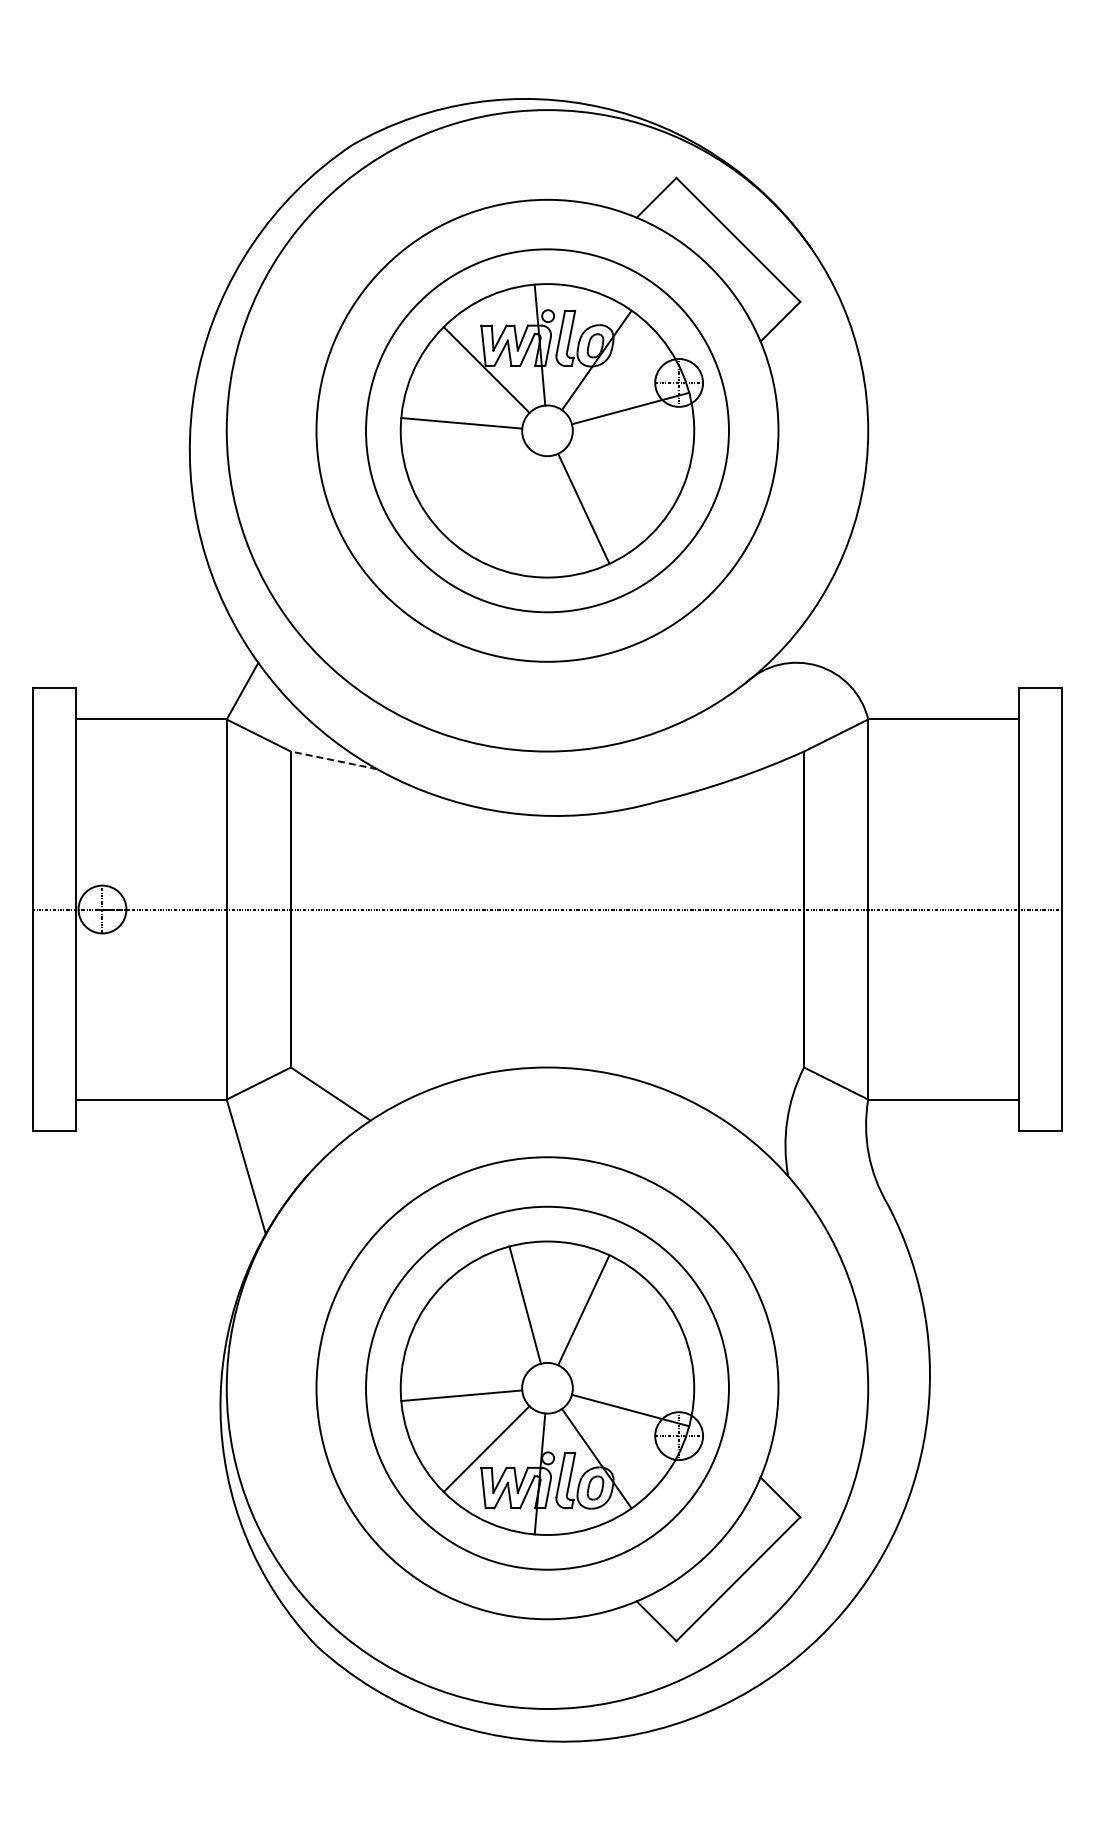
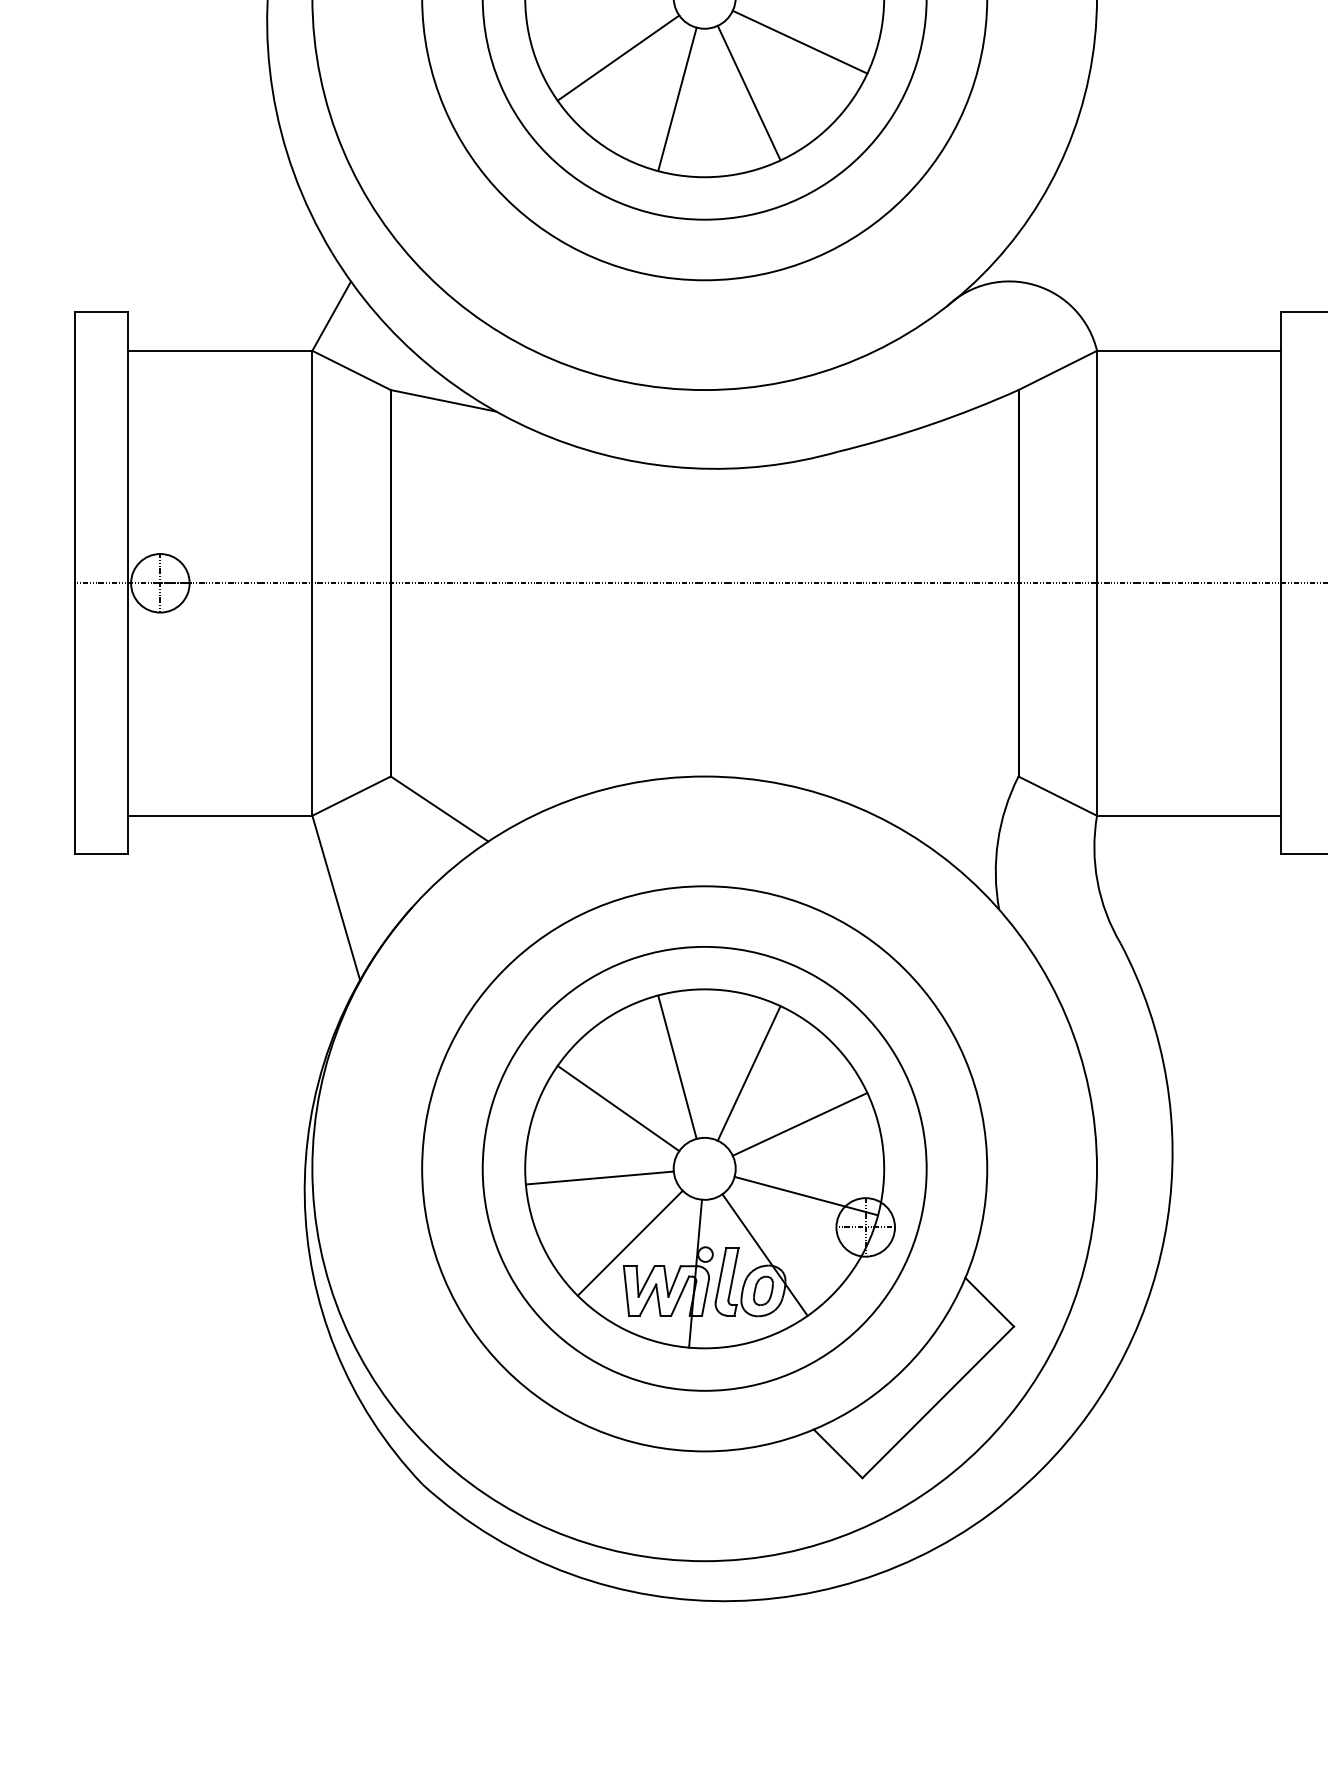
line: (625, 466) -> (800, 41), added
line: (476, 479) -> (617, 57), added
line: (524, 513) -> (676, 98), added
line: (333, 760) -> (442, 400), dashed -> solid
line: (476, 1338) -> (617, 1108), added
line: (625, 1351) -> (800, 1123), added

